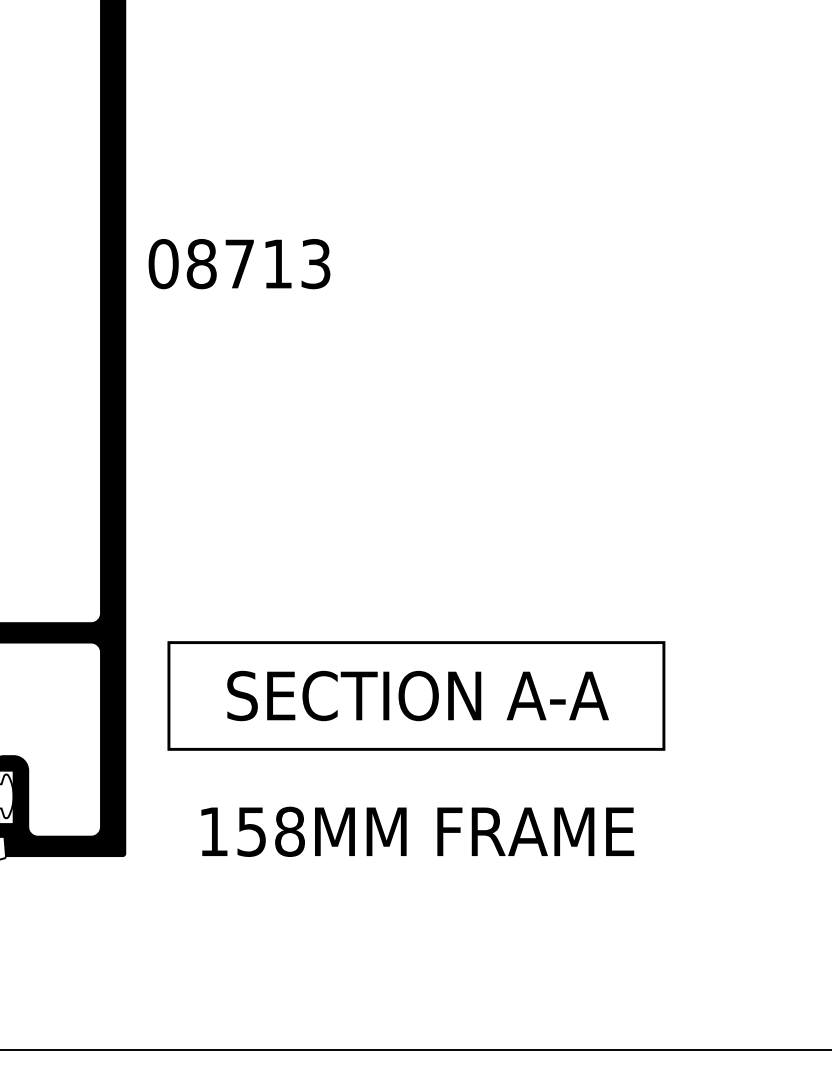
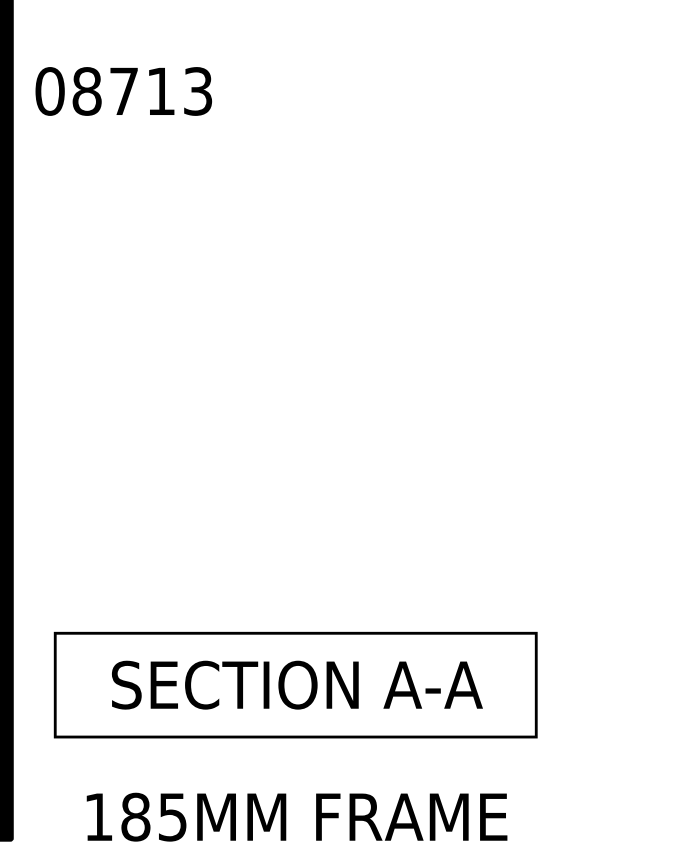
text: (239, 264) -> (123, 91), moved
text: (270, 831) -> (153, 816), 158MM -> 185MM

